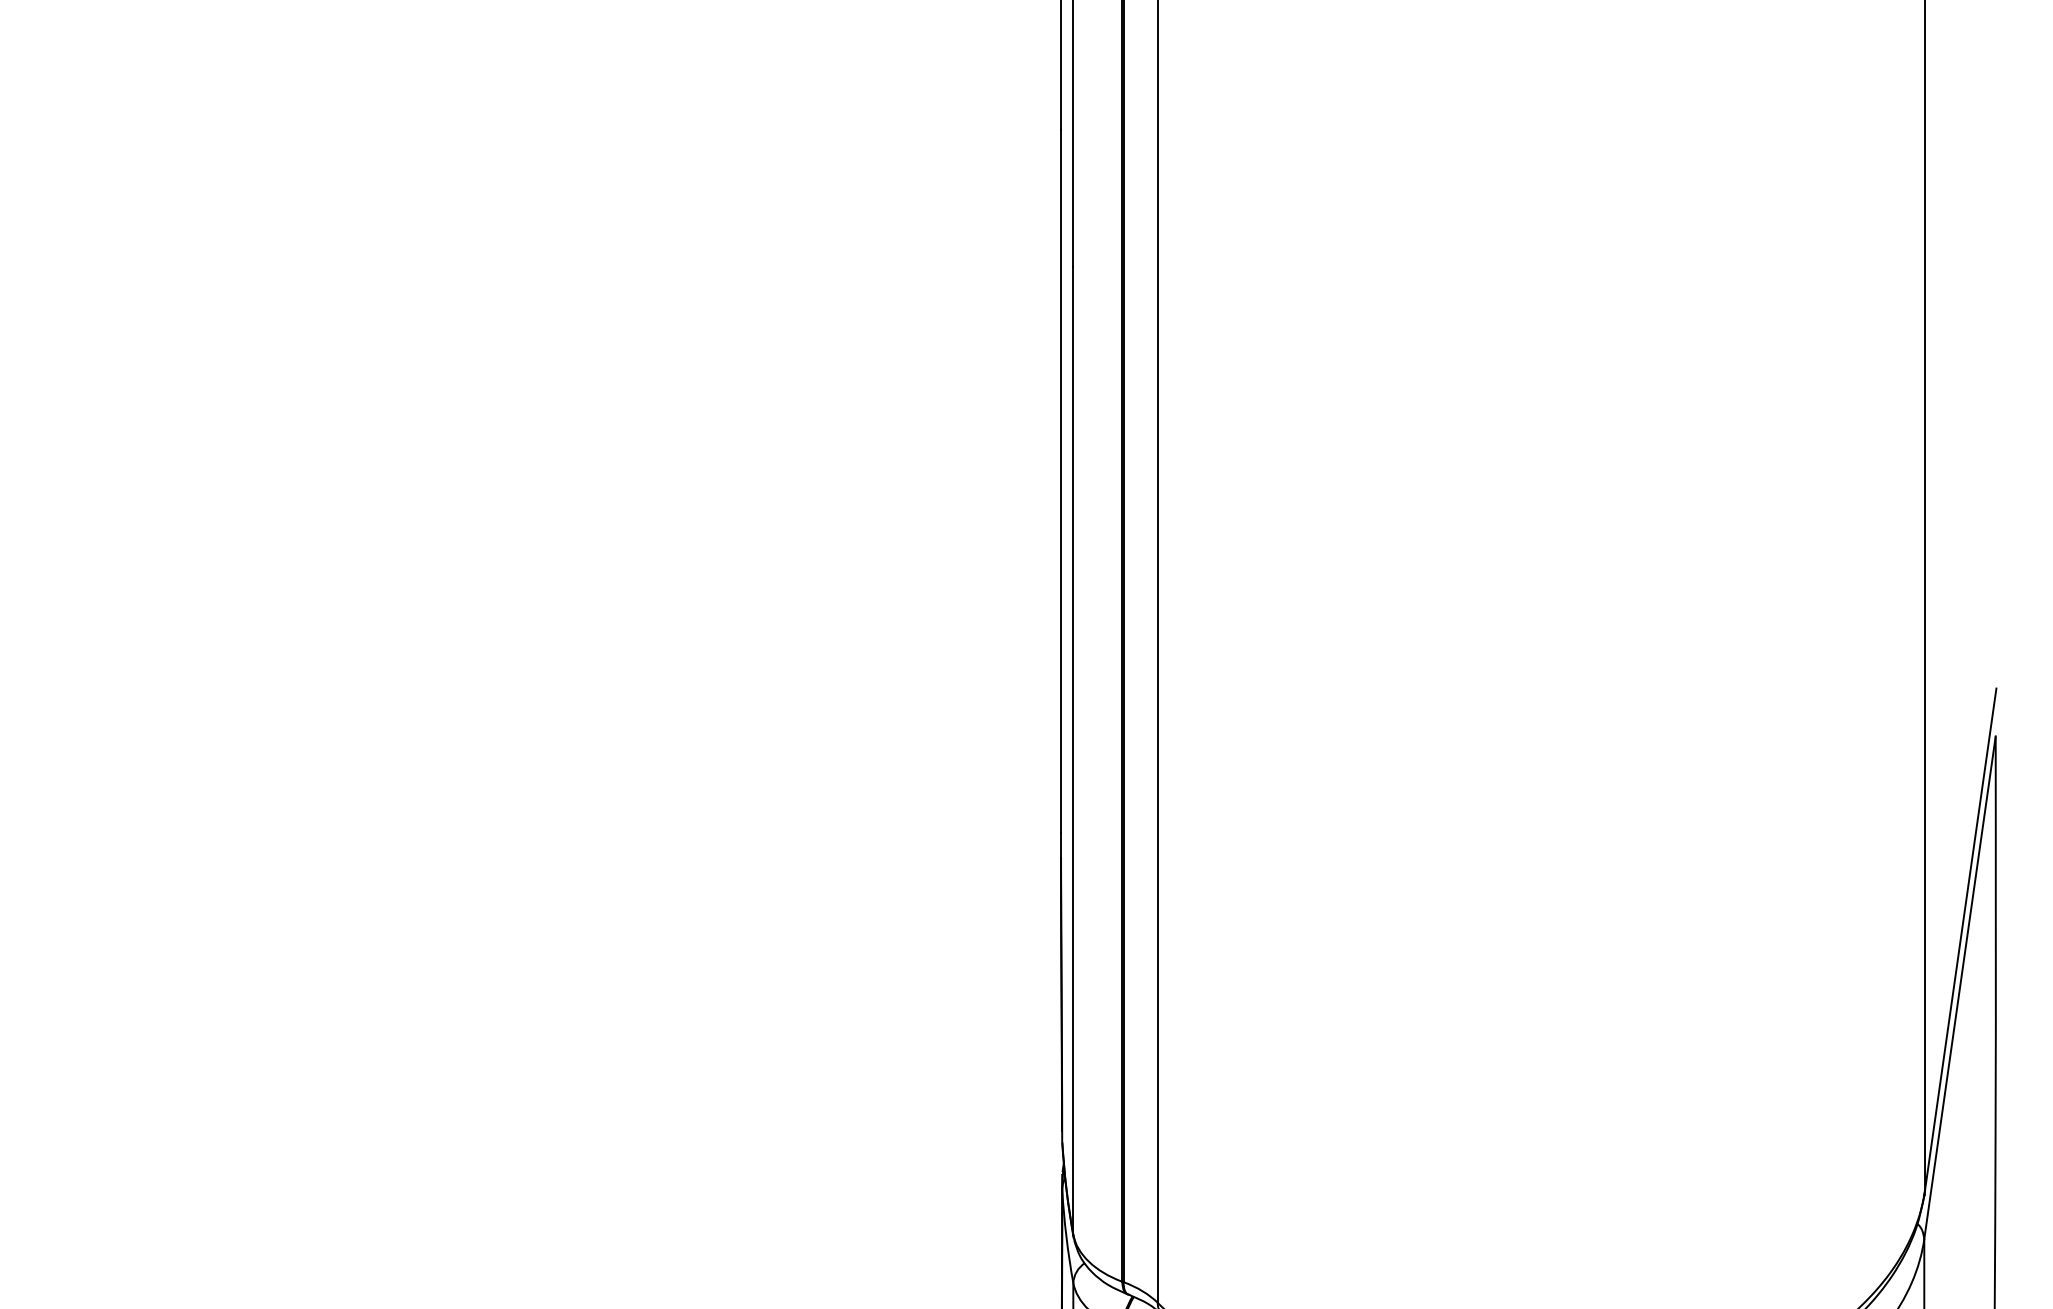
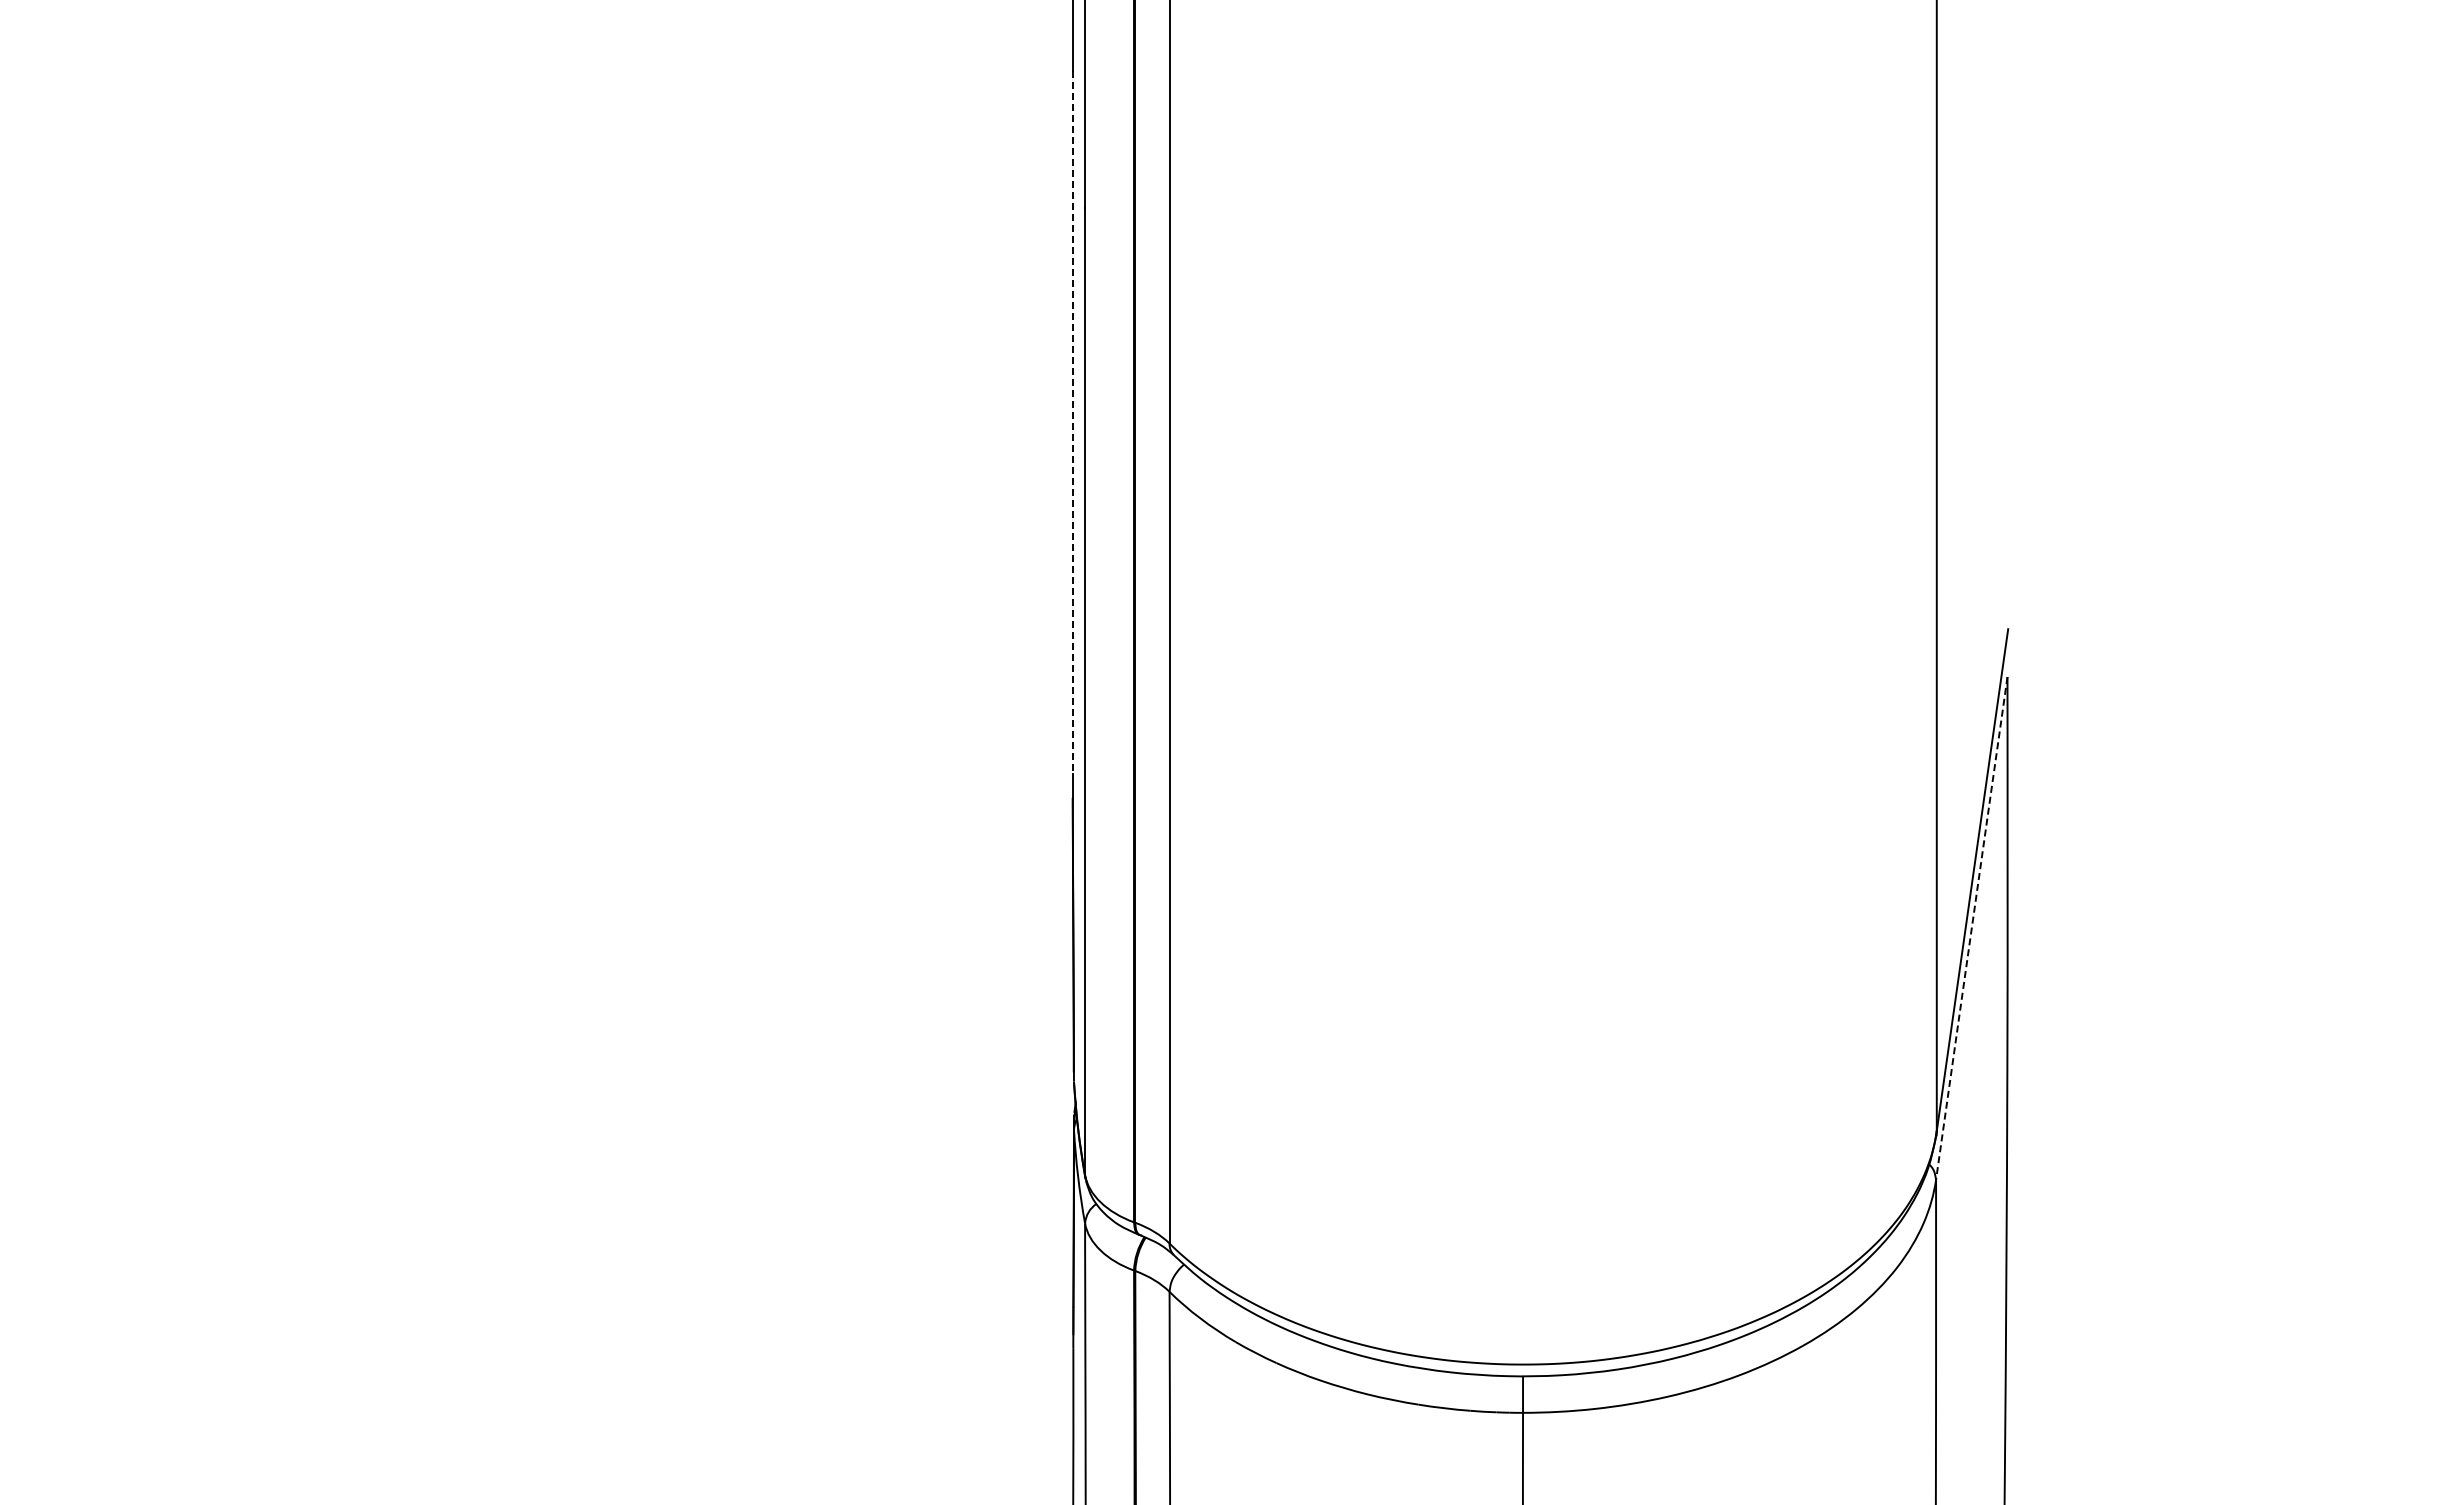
line: (1060, 481) -> (1072, 422), solid -> dashed
line: (1959, 987) -> (1971, 928), solid -> dashed

